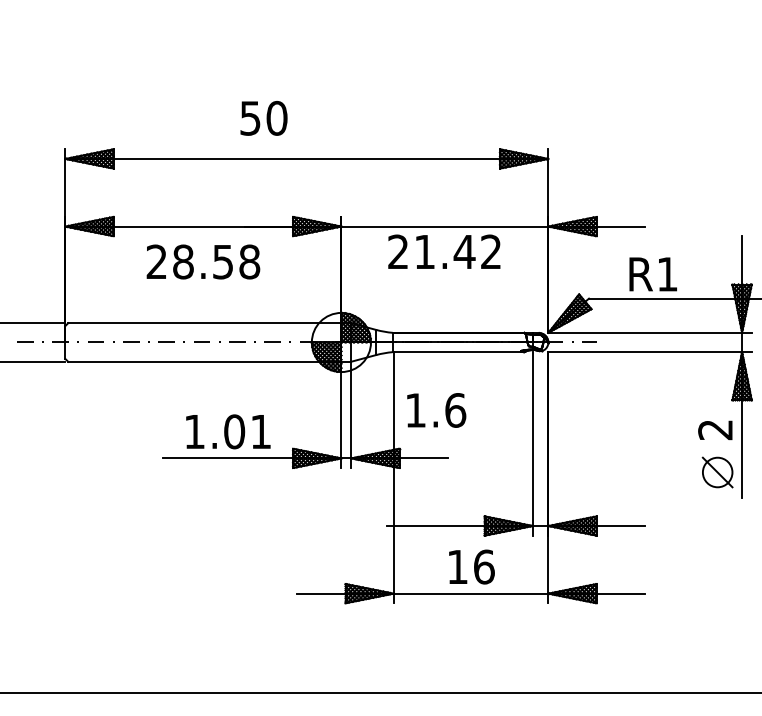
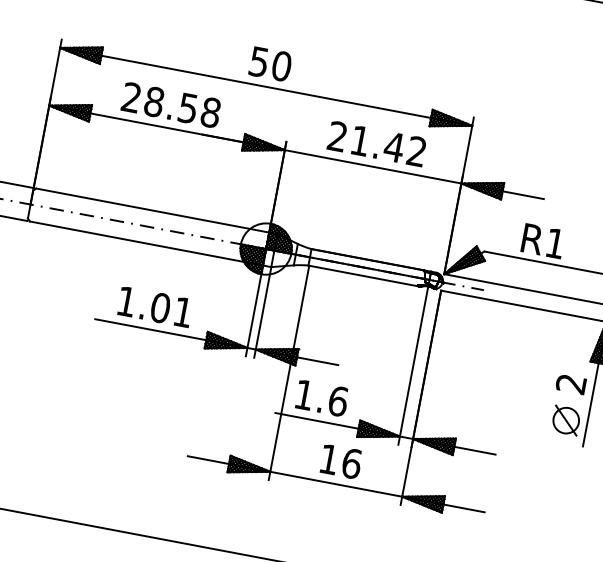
text: (263, 118) -> (270, 64), moved
text: (444, 251) -> (377, 143), moved
text: (203, 261) -> (171, 104), moved
text: (436, 410) -> (321, 398), moved

